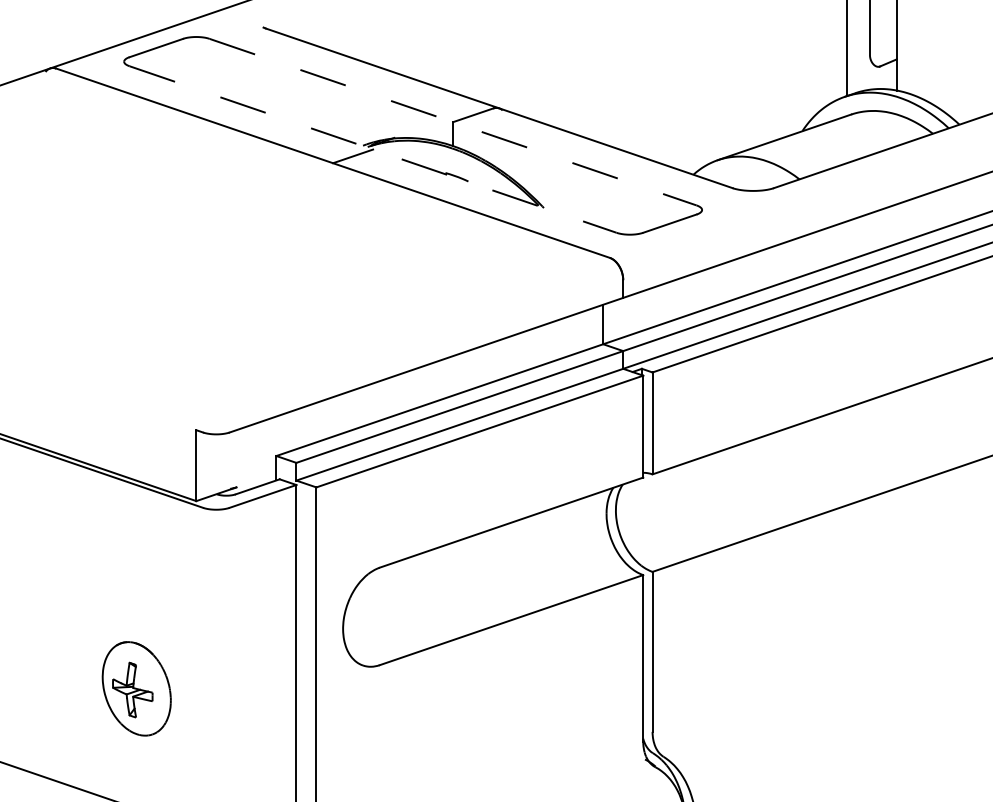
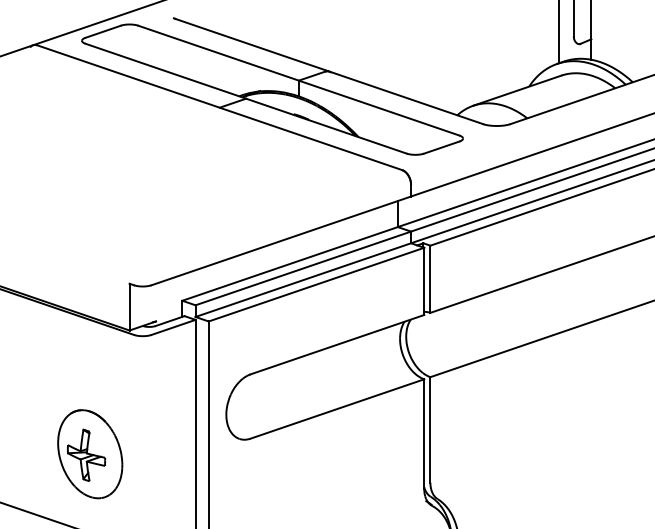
line: (452, 121) -> (298, 80), dashed -> solid
line: (373, 149) -> (246, 98), dashed -> solid
part: (137, 689) -> (90, 454), size x1.43

